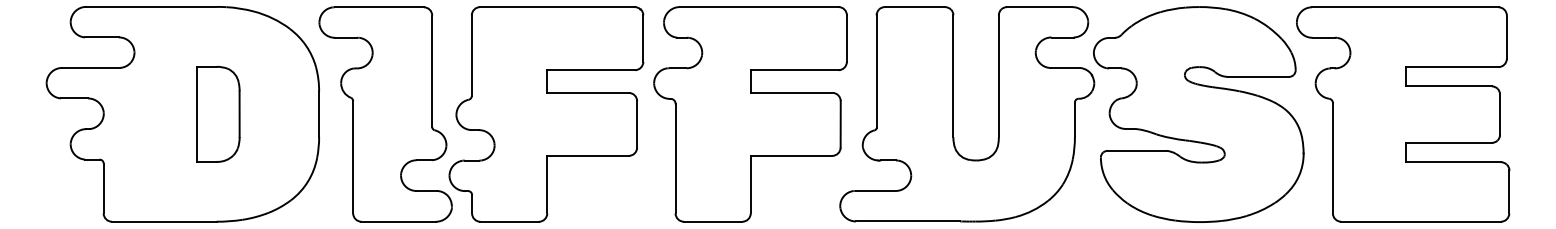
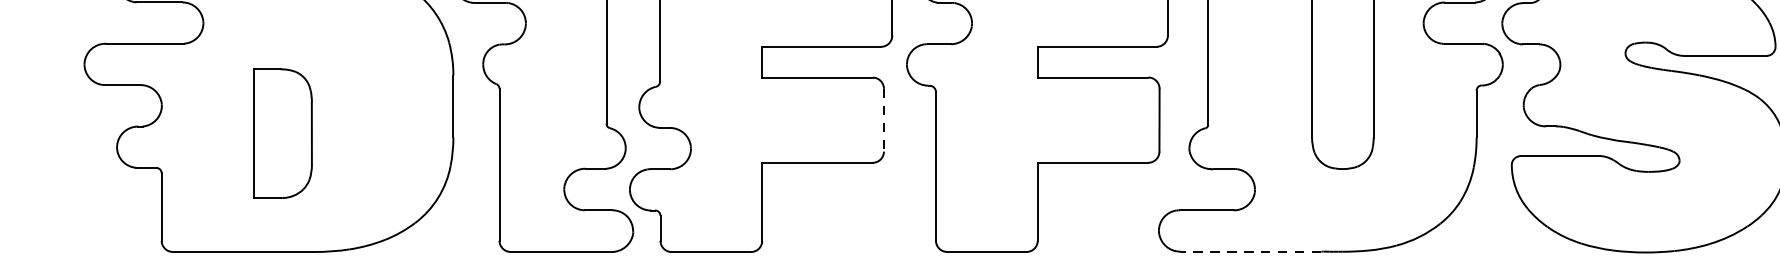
part: (218, 114) -> (283, 133), moved
line: (637, 124) -> (884, 120), solid -> dashed
line: (907, 221) -> (1249, 251), solid -> dashed

